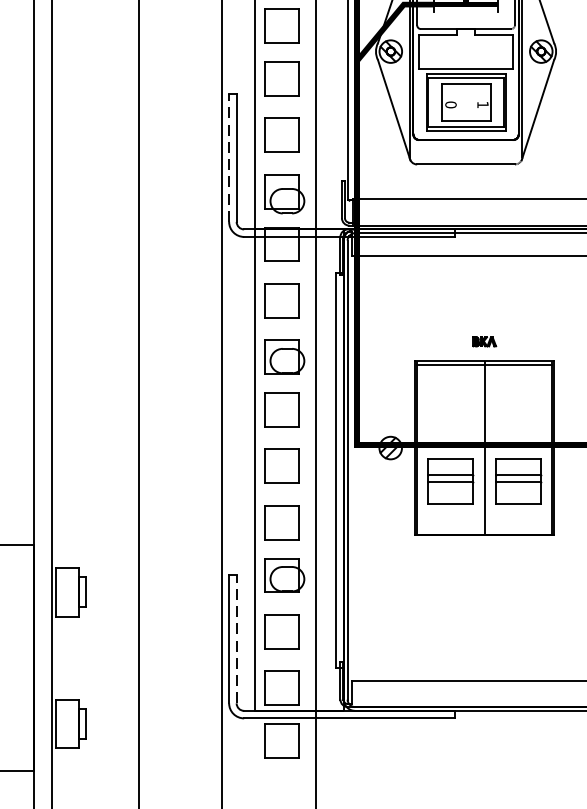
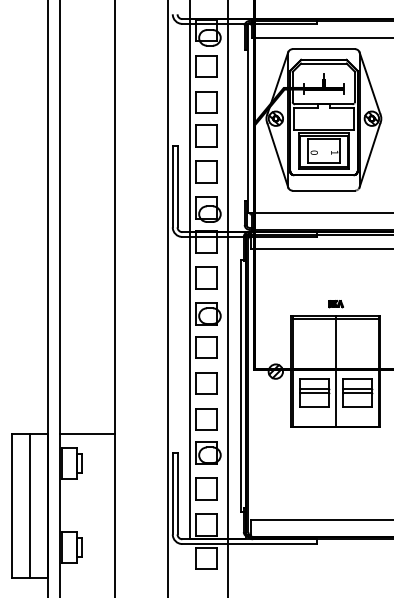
line: (228, 157) -> (172, 186), dashed -> solid
line: (95, 545) -> (87, 433), added
line: (236, 639) -> (177, 493), dashed -> solid
line: (6, 657) -> (30, 505), added

